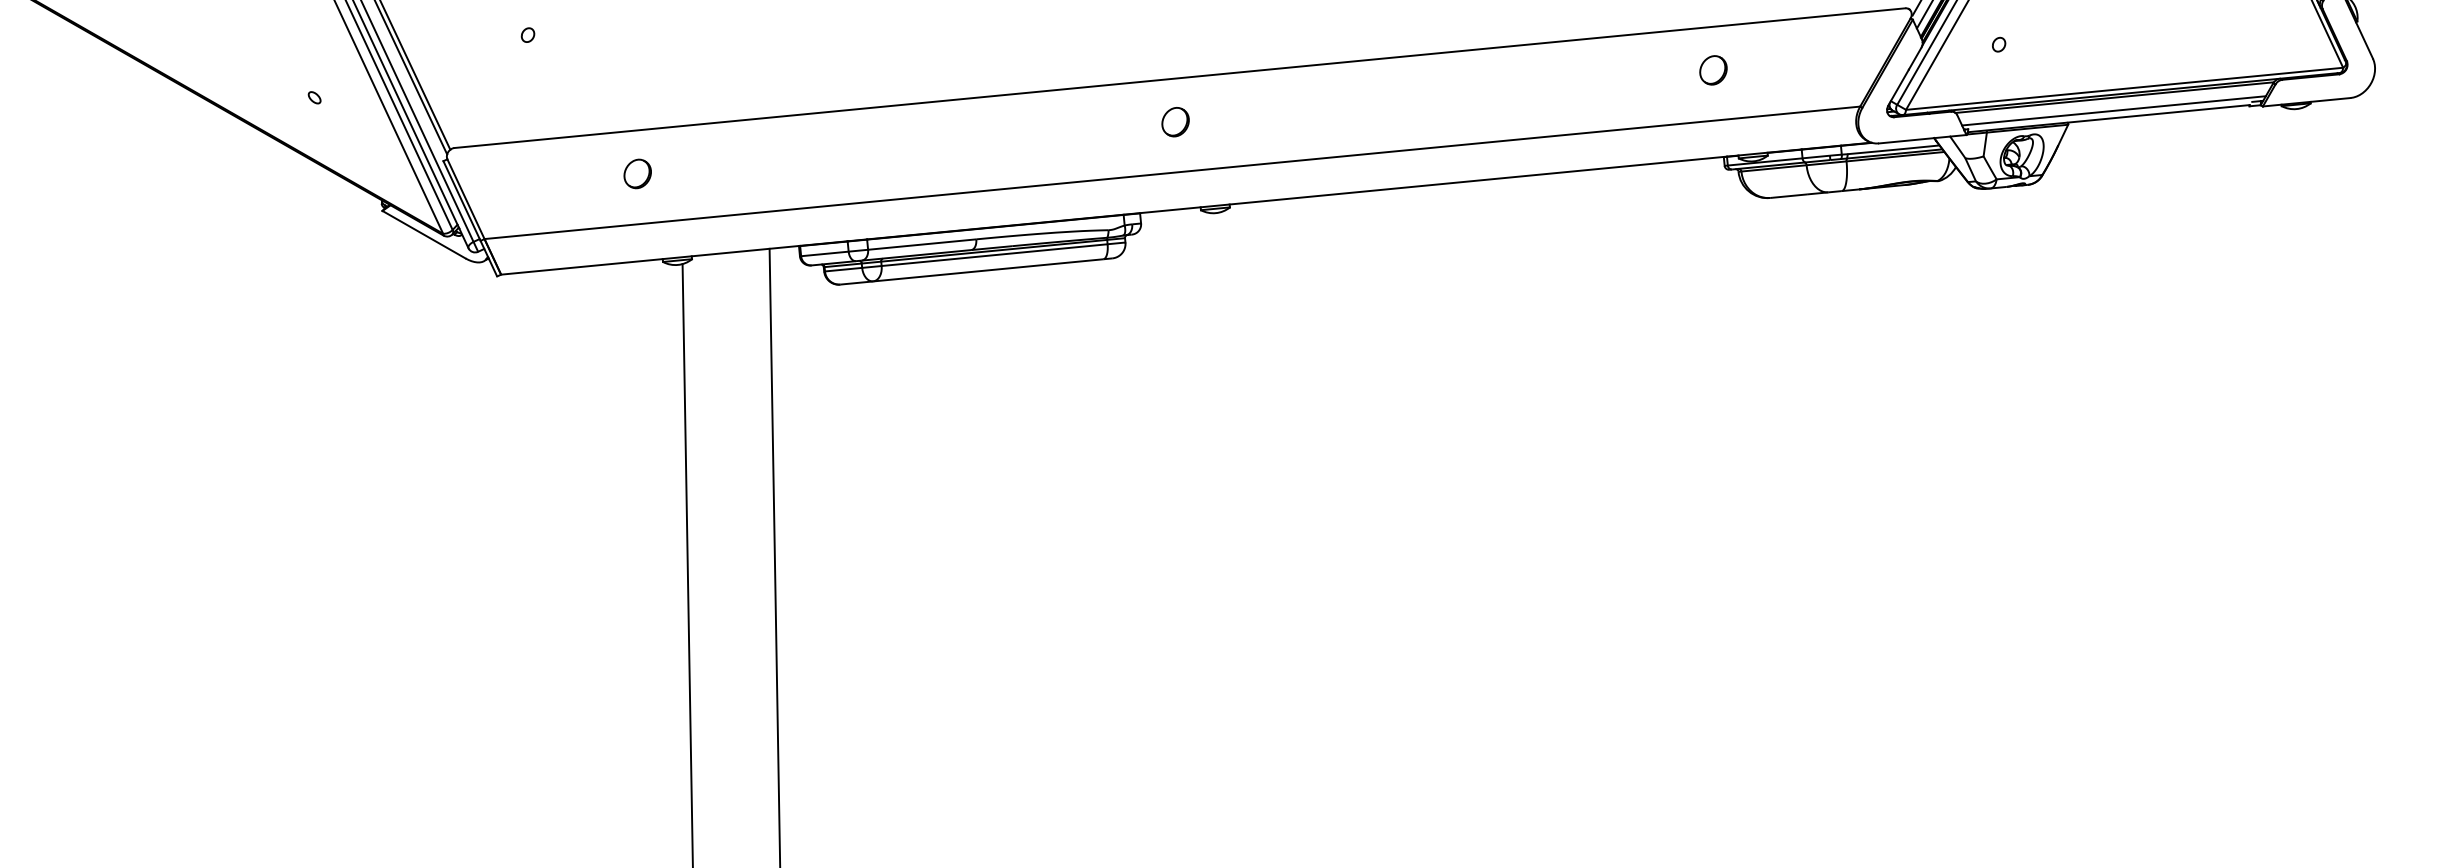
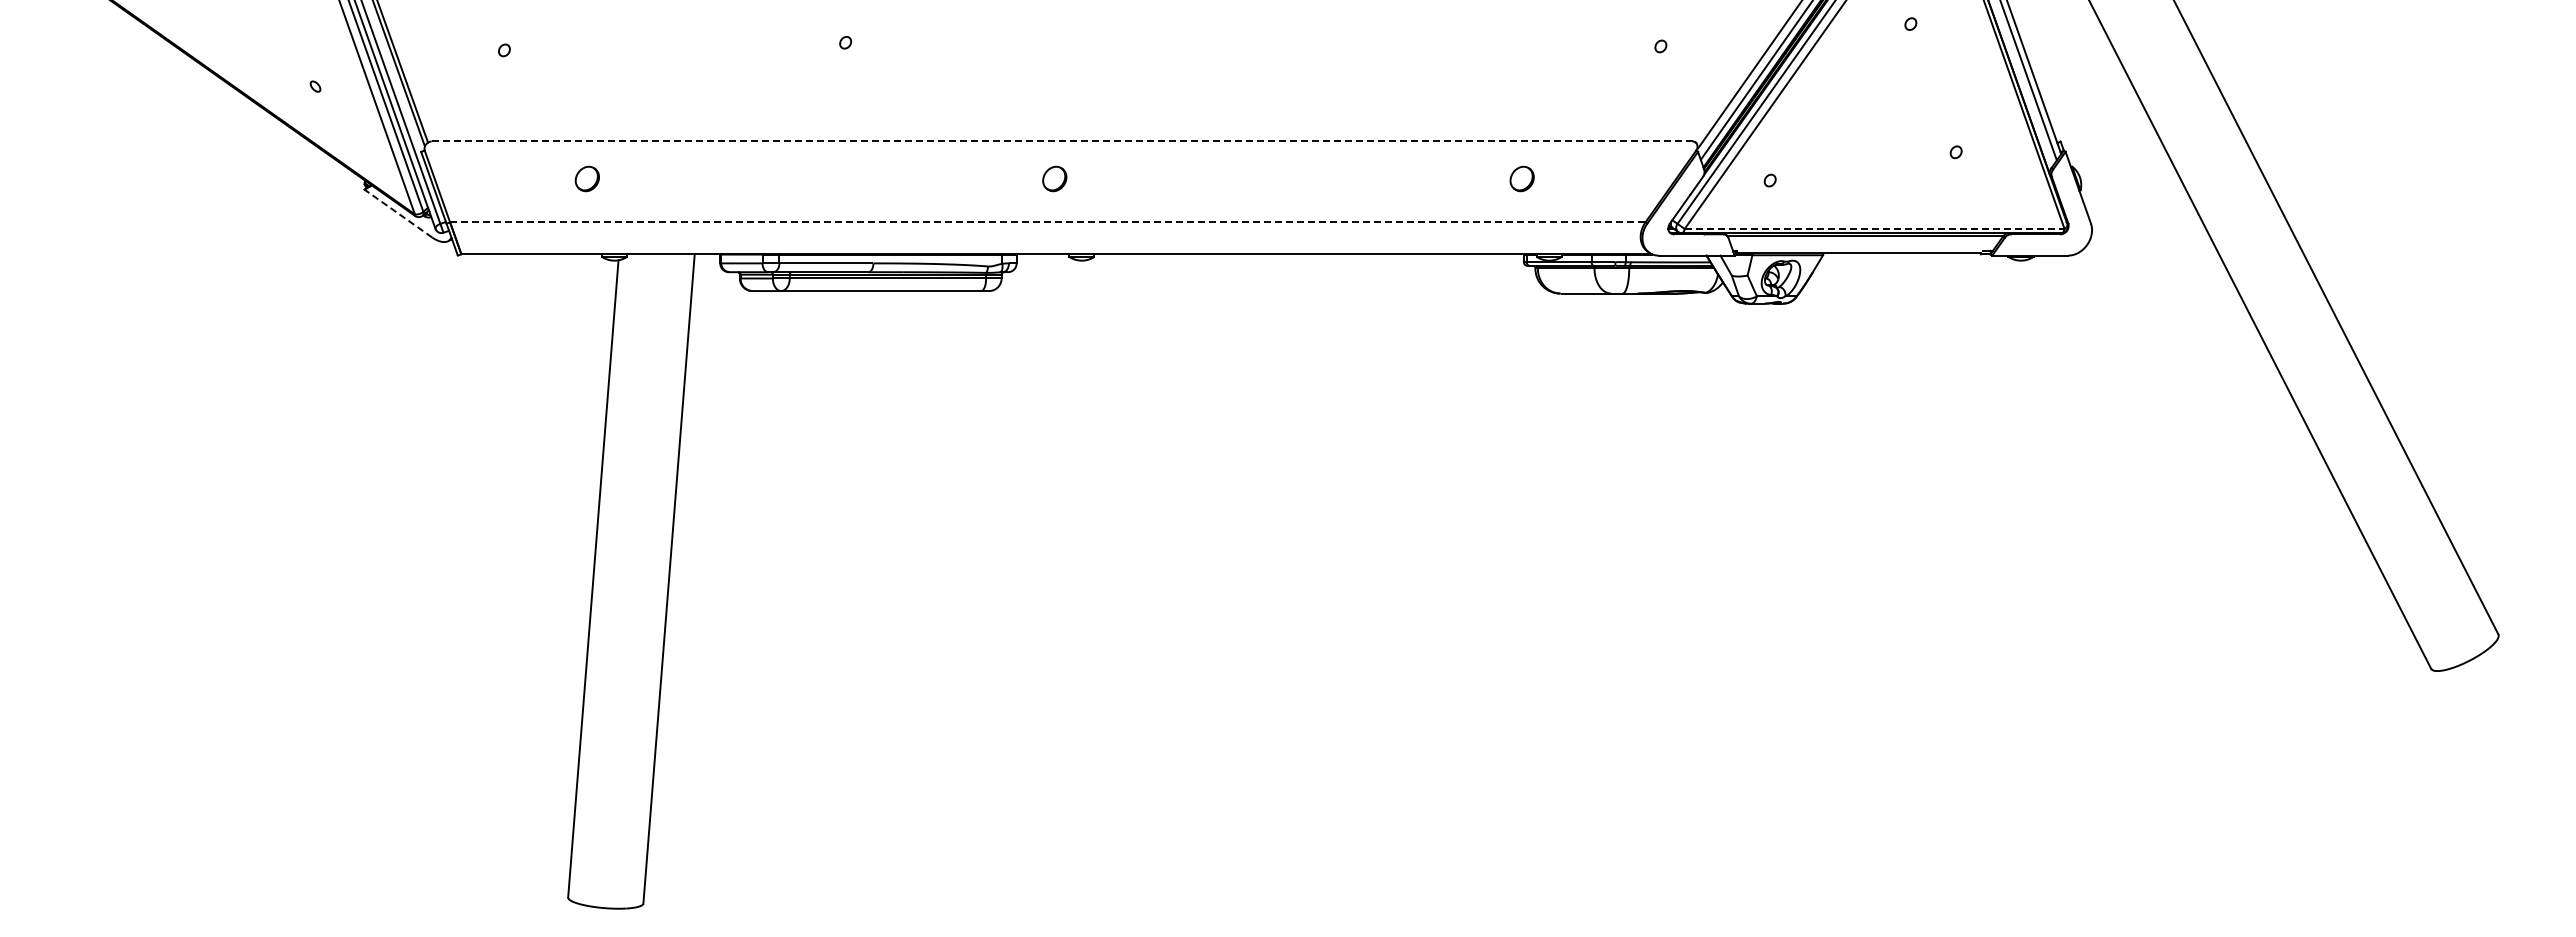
line: (1180, 78) -> (1062, 141), solid -> dashed
line: (2124, 88) -> (1874, 228), solid -> dashed
line: (2113, 111) -> (1863, 247), removed
line: (1172, 173) -> (1047, 222), solid -> dashed
line: (423, 234) -> (397, 213), solid -> dashed

